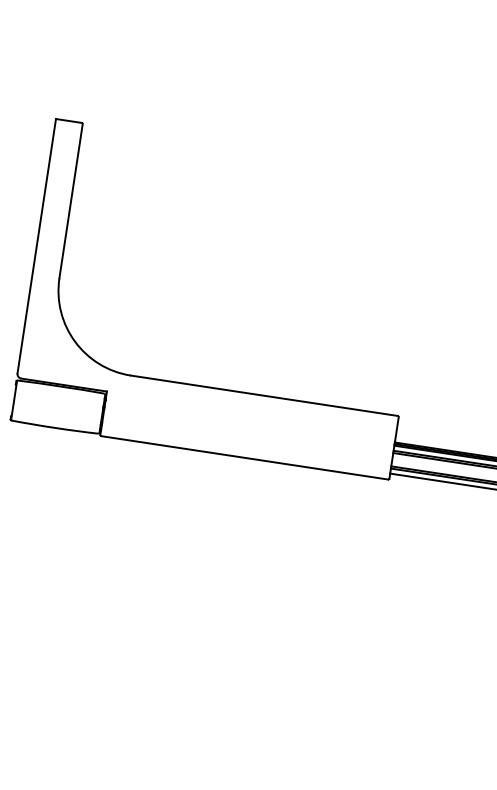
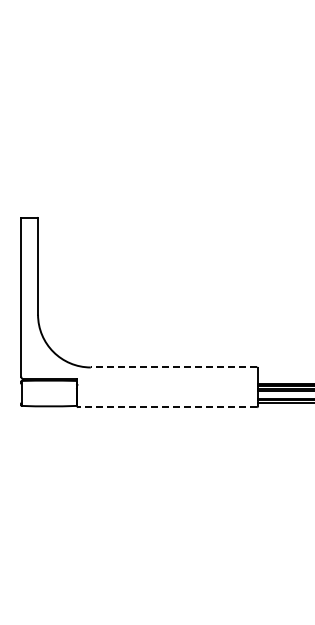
line: (263, 395) -> (173, 367), solid -> dashed
line: (244, 458) -> (167, 407), solid -> dashed

